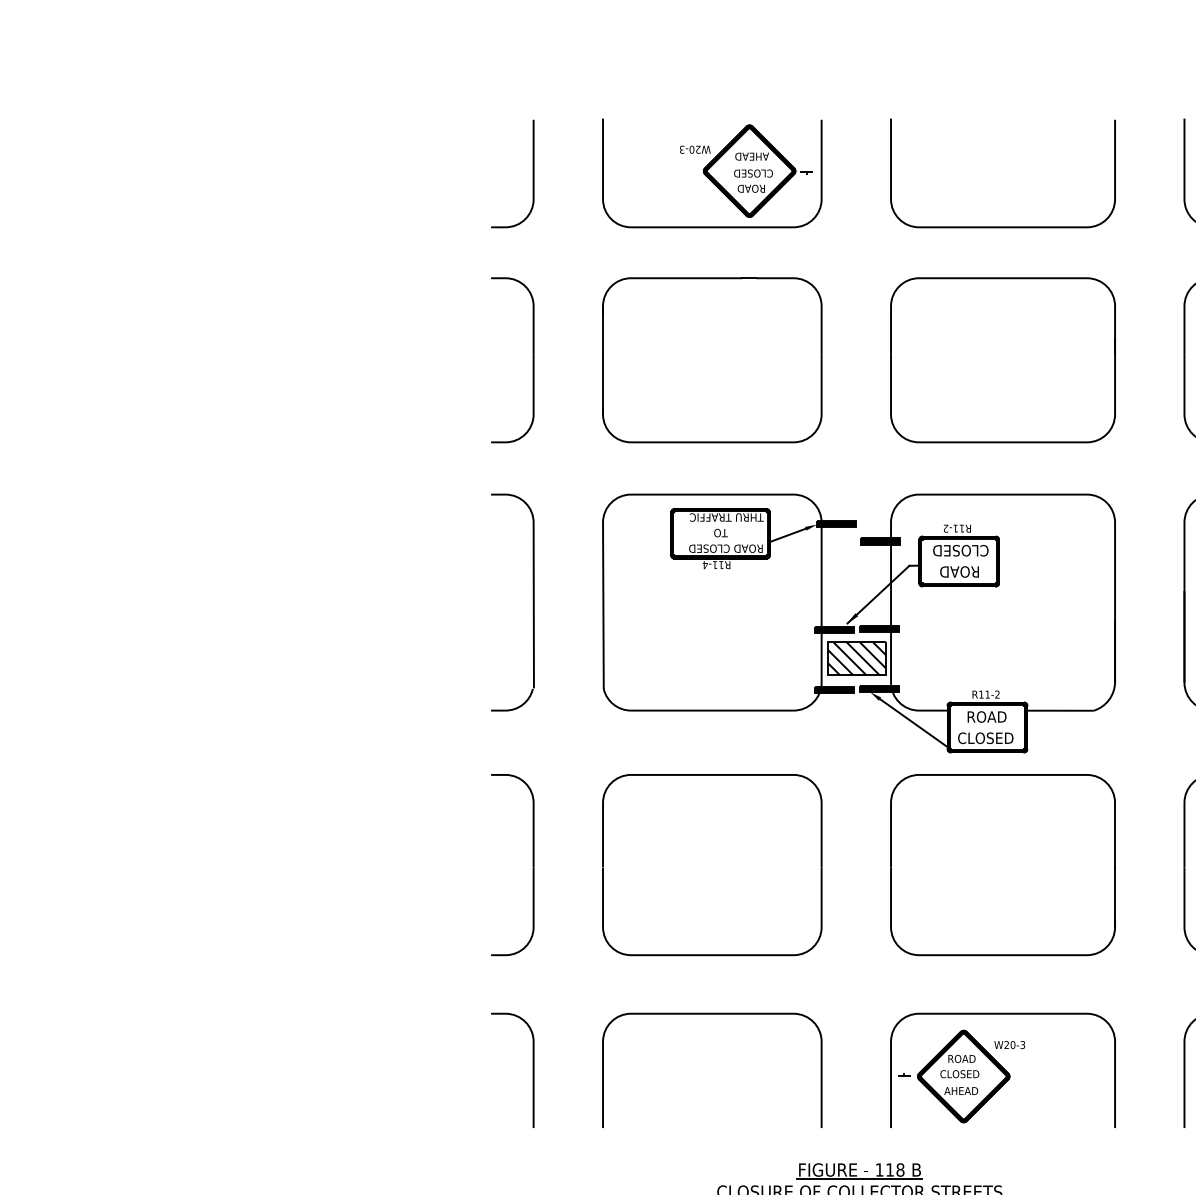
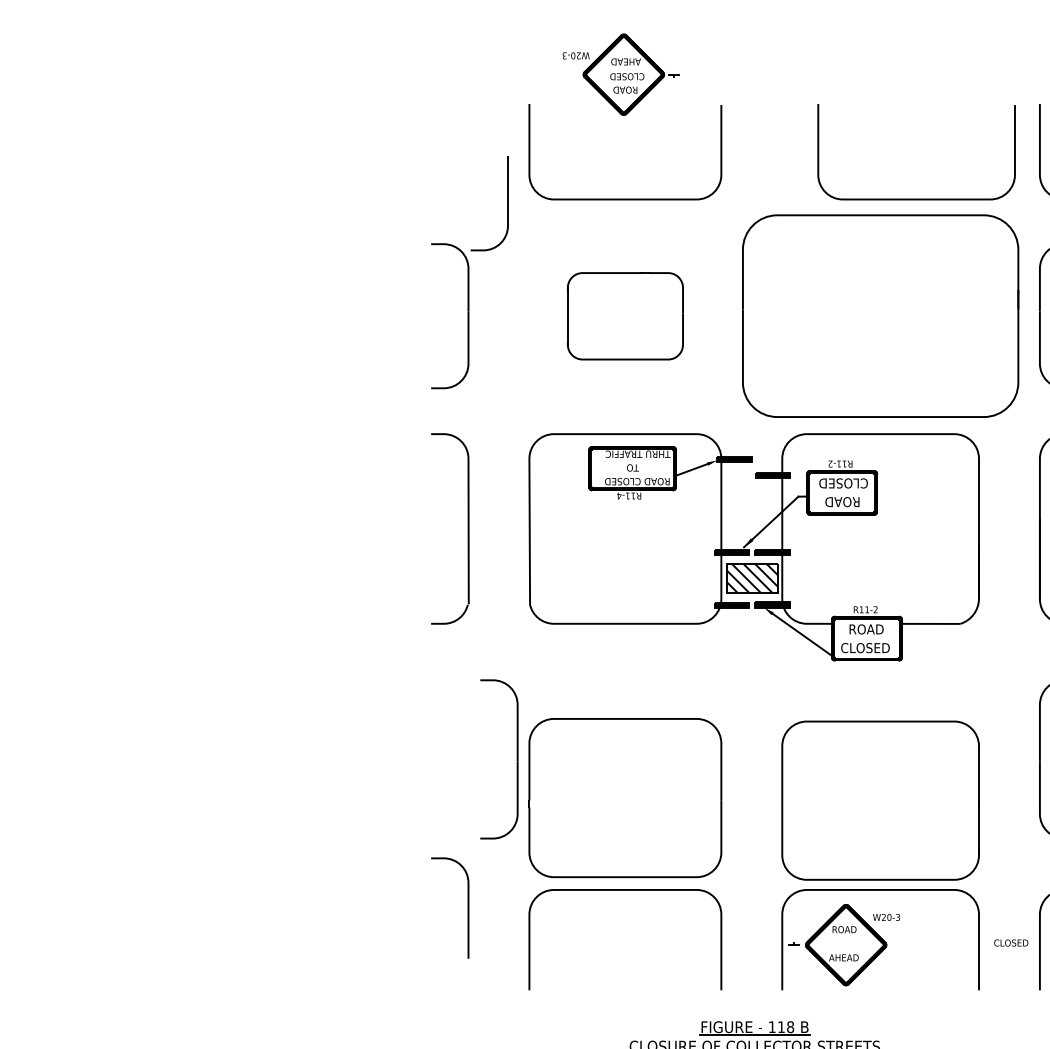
part: (746, 170) -> (621, 74), moved
curve: (532, 173) -> (507, 203), moved
curve: (1002, 226) -> (916, 198), moved
part: (712, 360) -> (625, 316), size x0.6
part: (1002, 360) -> (880, 316), size x1.4
part: (532, 865) -> (516, 759), moved
part: (712, 865) -> (625, 798), moved
part: (1002, 865) -> (880, 801), moved
curve: (532, 1069) -> (467, 907), moved
text: (959, 1074) -> (1010, 943), moved

